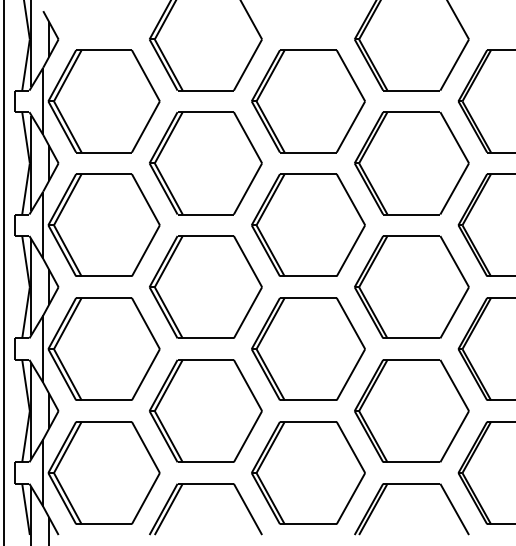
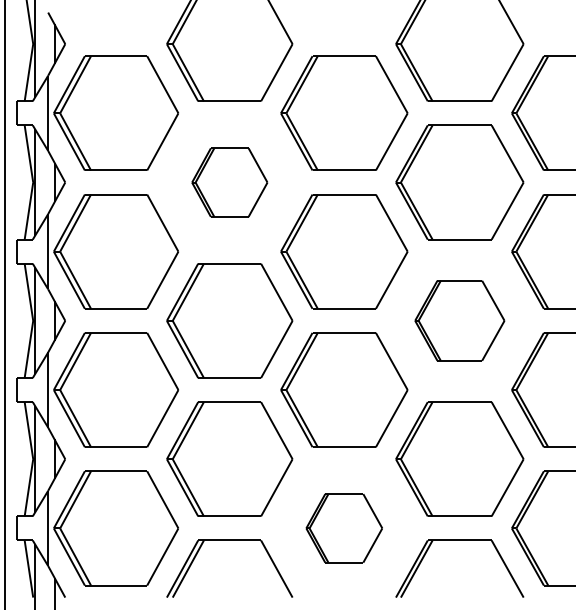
part: (205, 163) -> (229, 182), size x0.6
part: (411, 286) -> (459, 320), size x0.7
part: (308, 472) -> (344, 527), size x0.6

